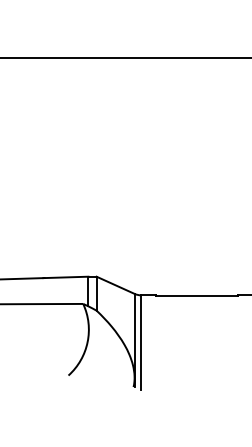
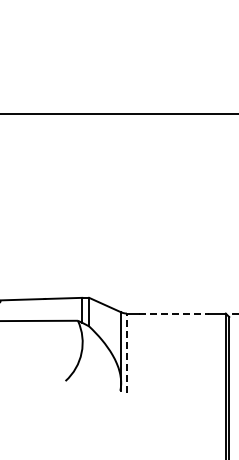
line: (197, 295) -> (174, 313), solid -> dashed
line: (140, 342) -> (126, 353), solid -> dashed

